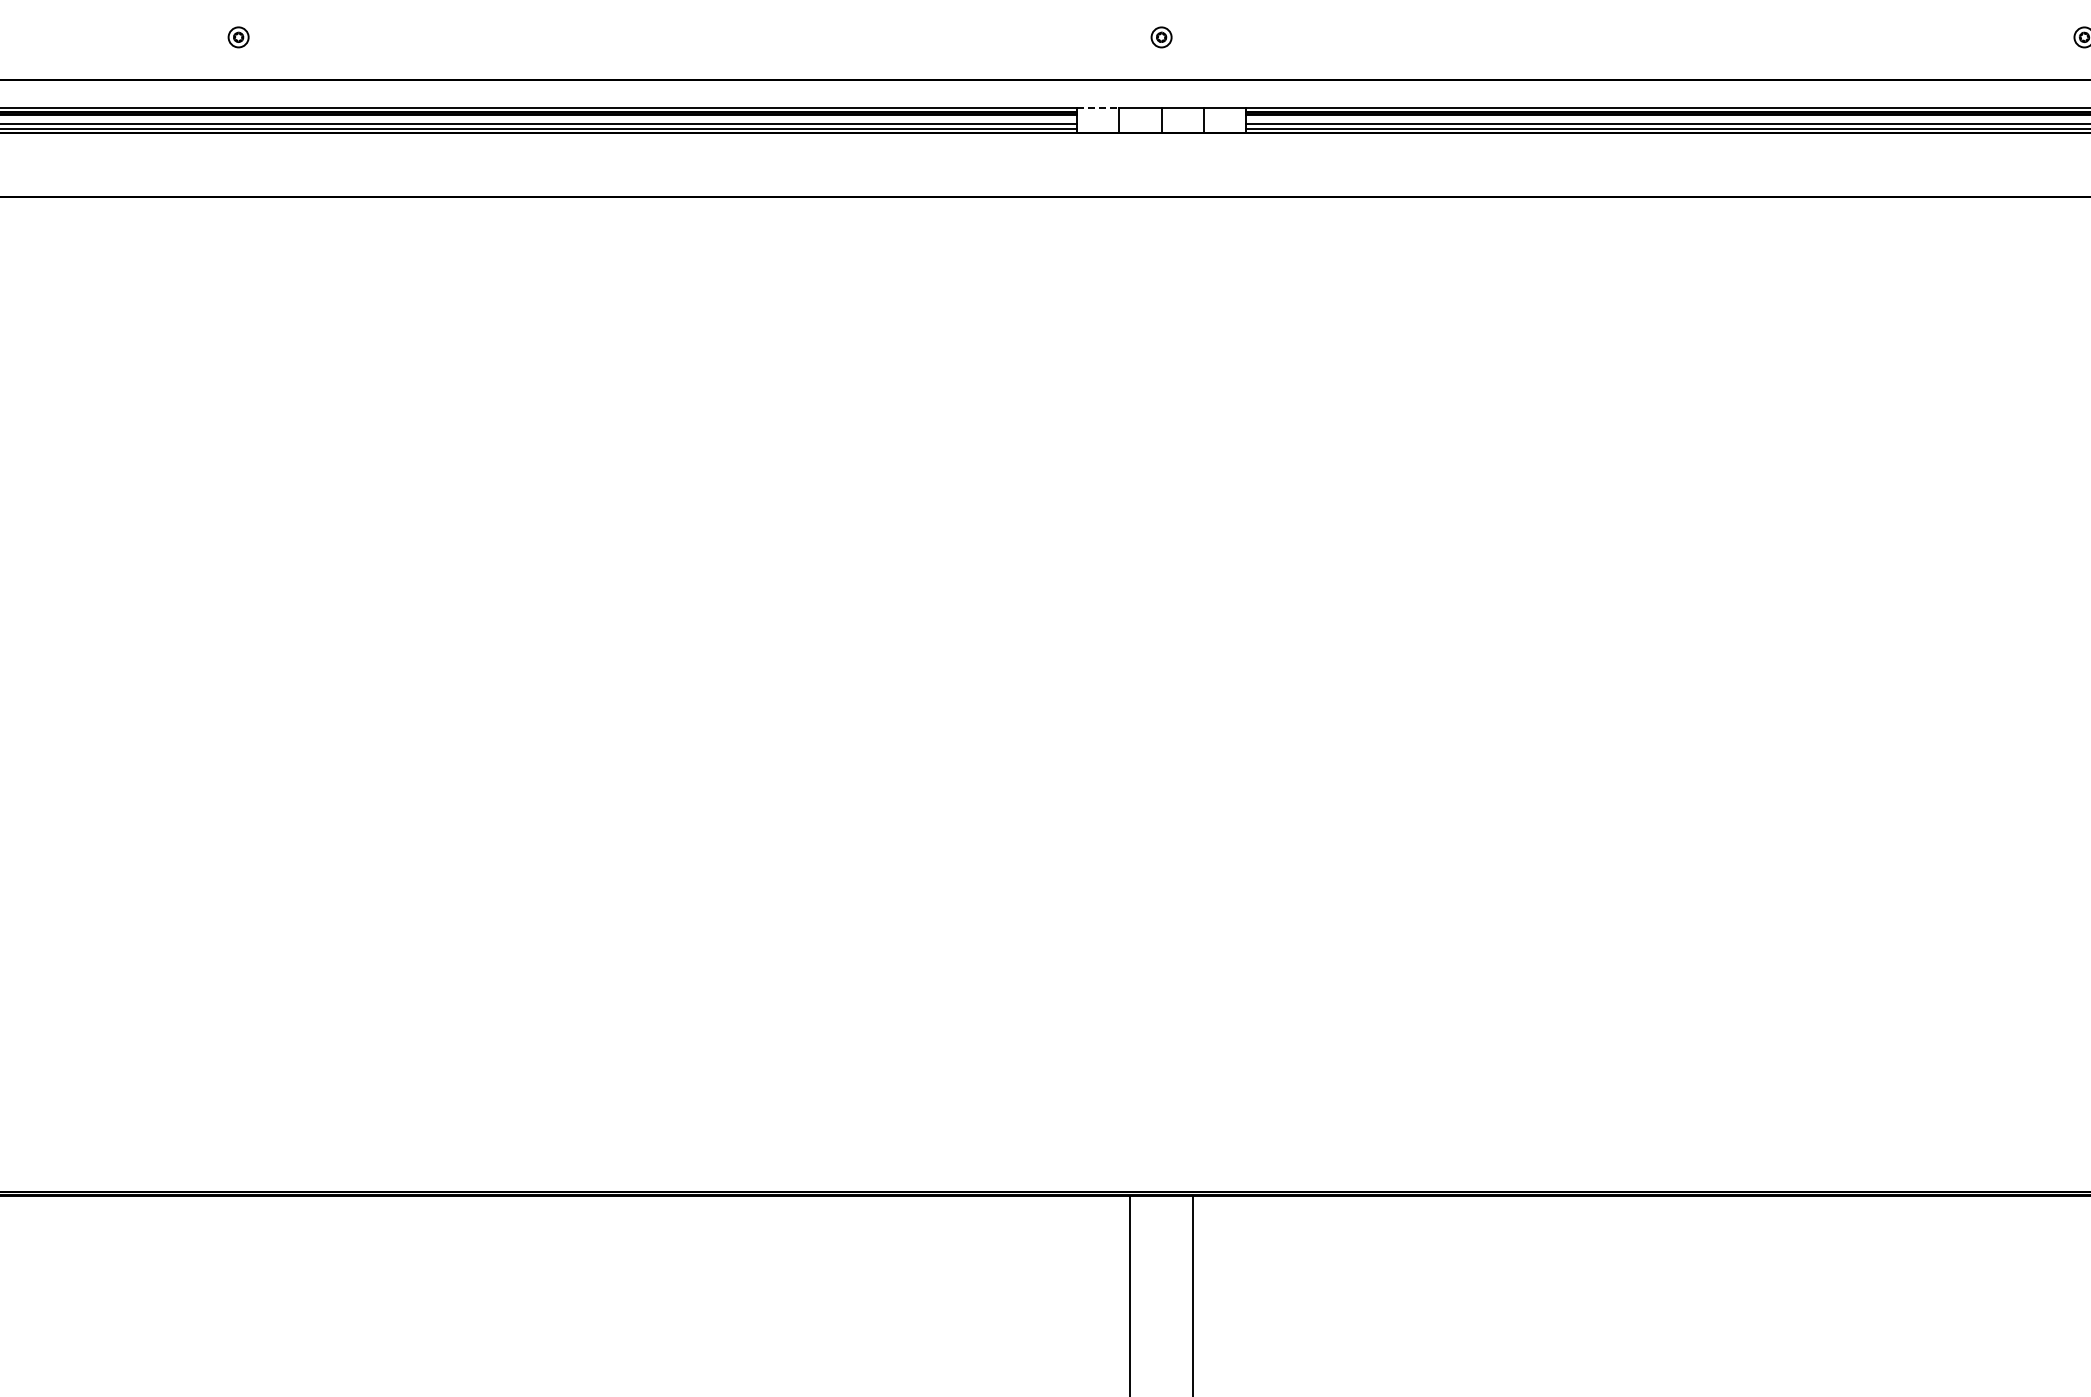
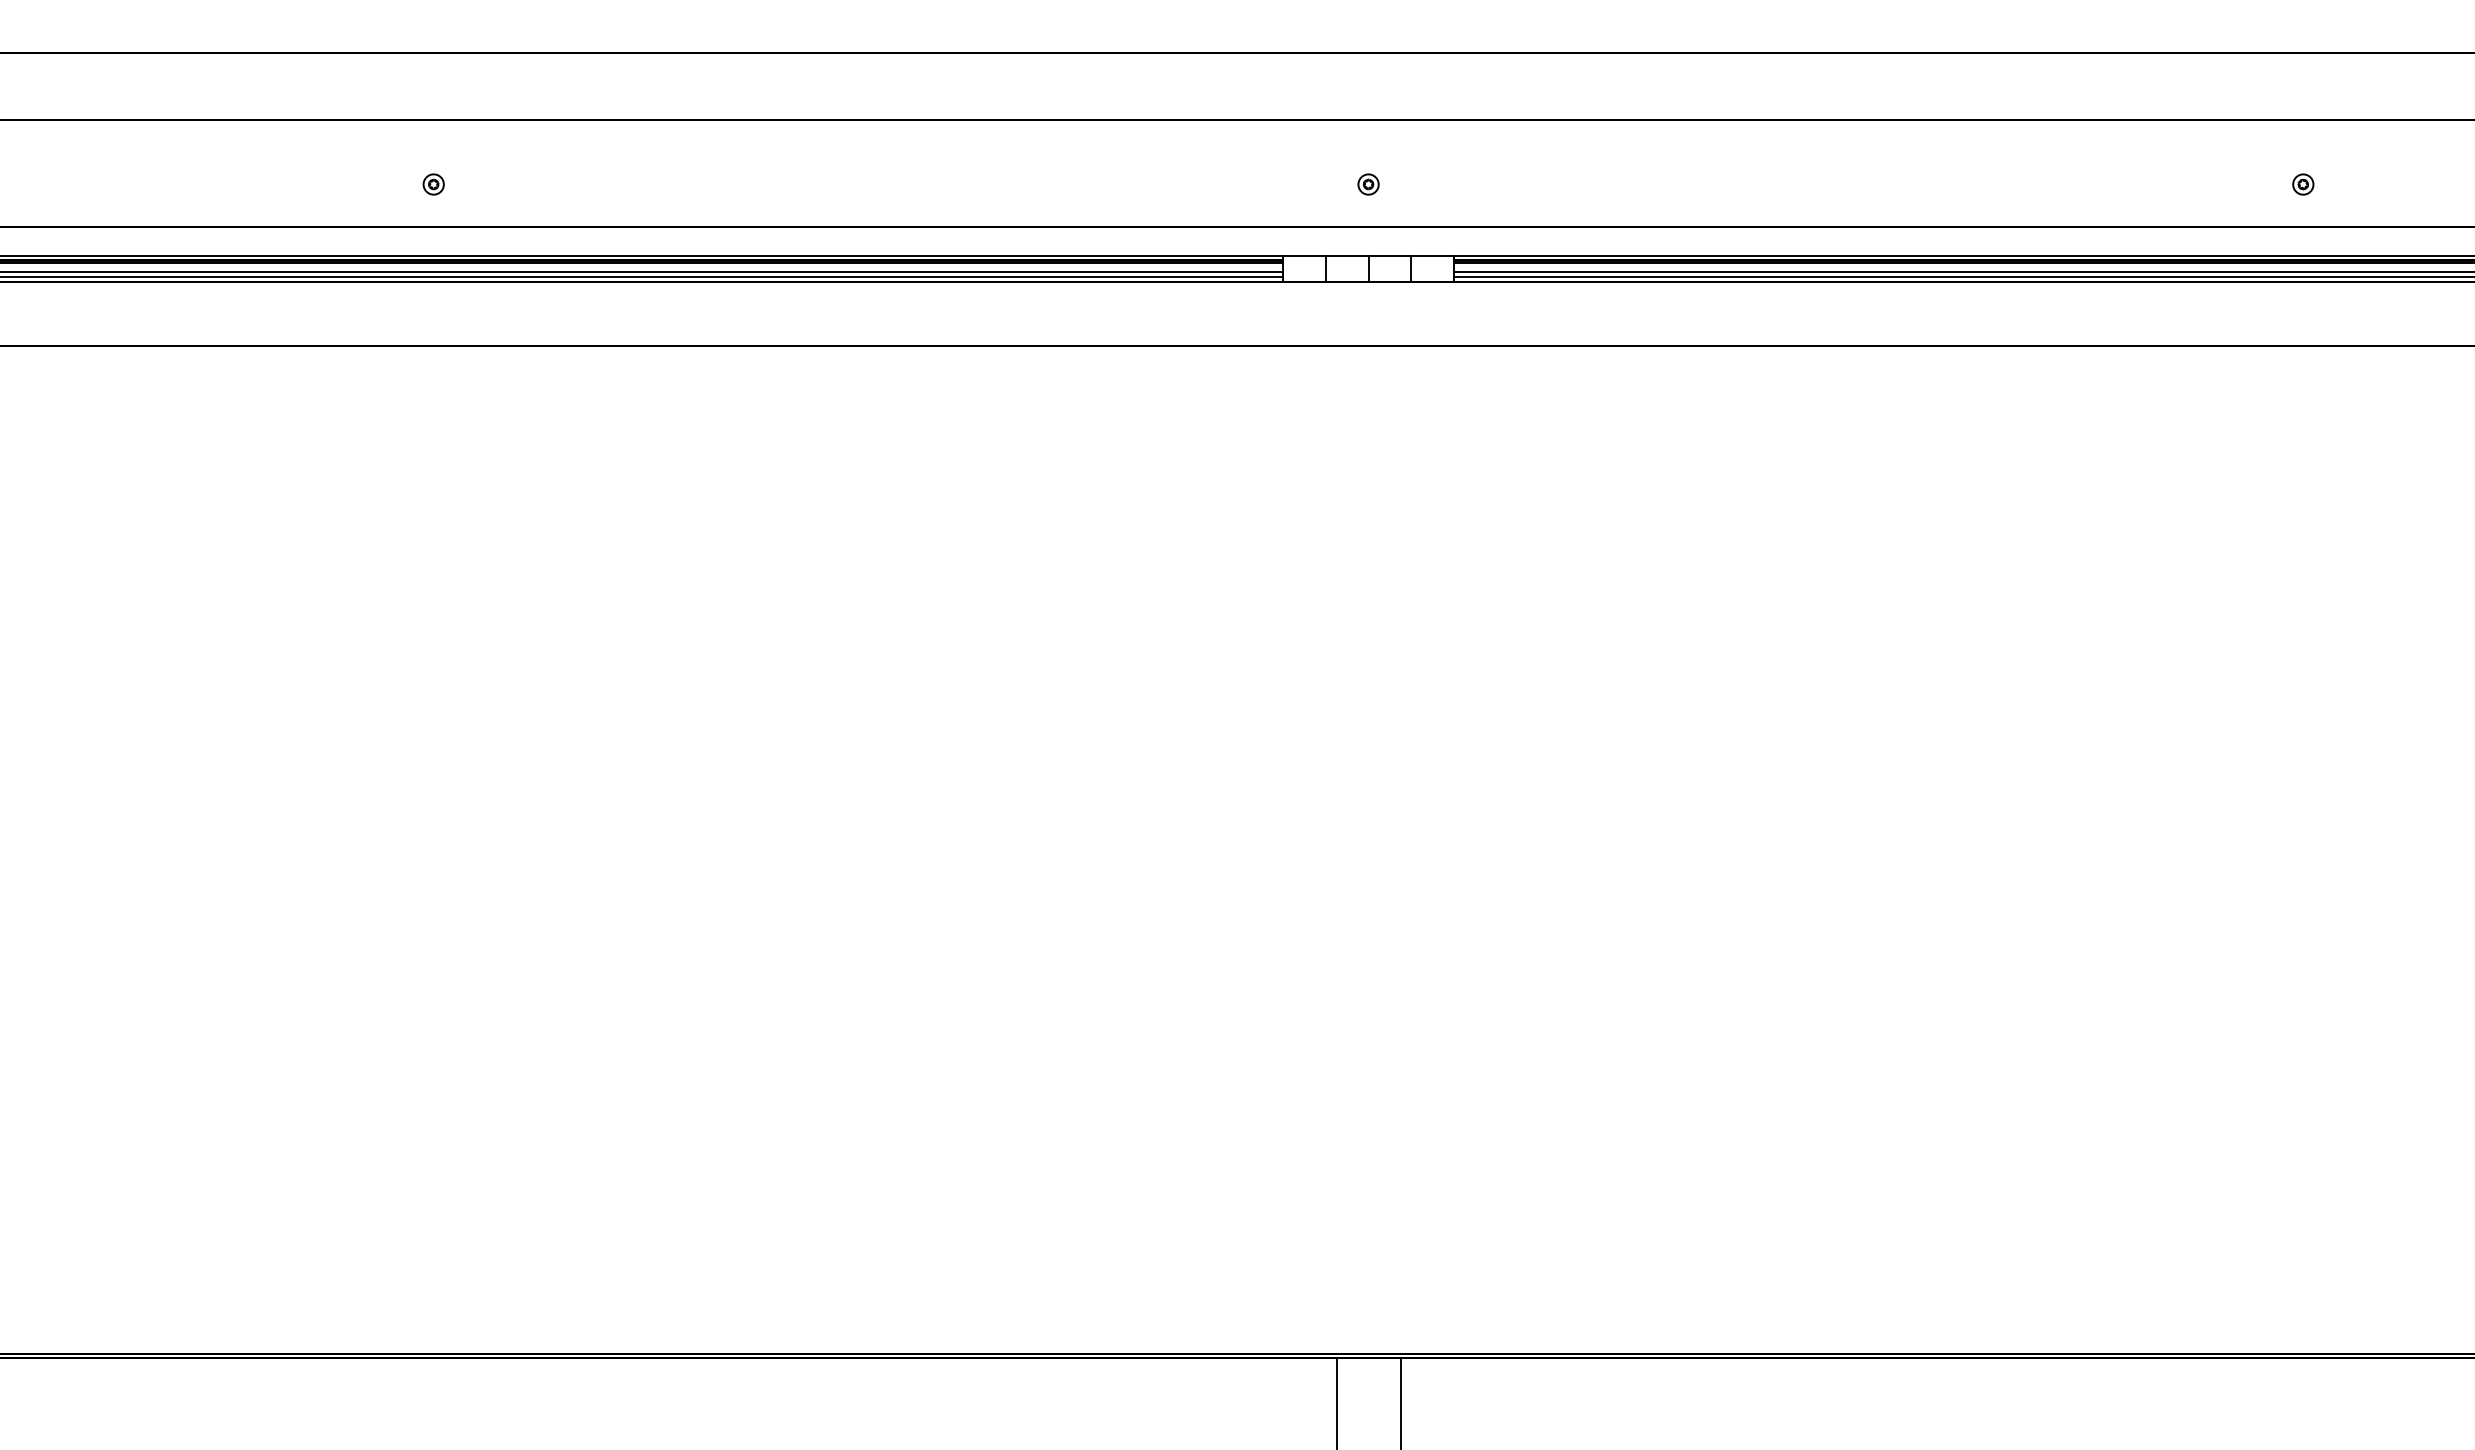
line: (1098, 108) -> (1304, 256), dashed -> solid

